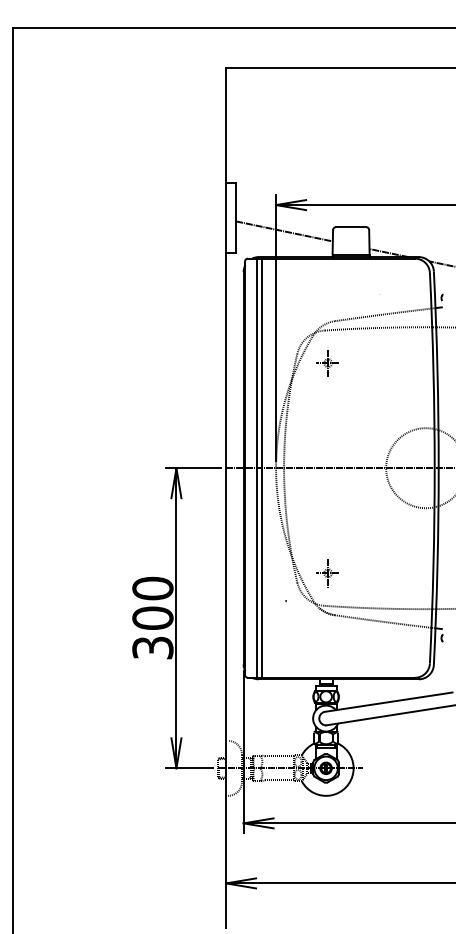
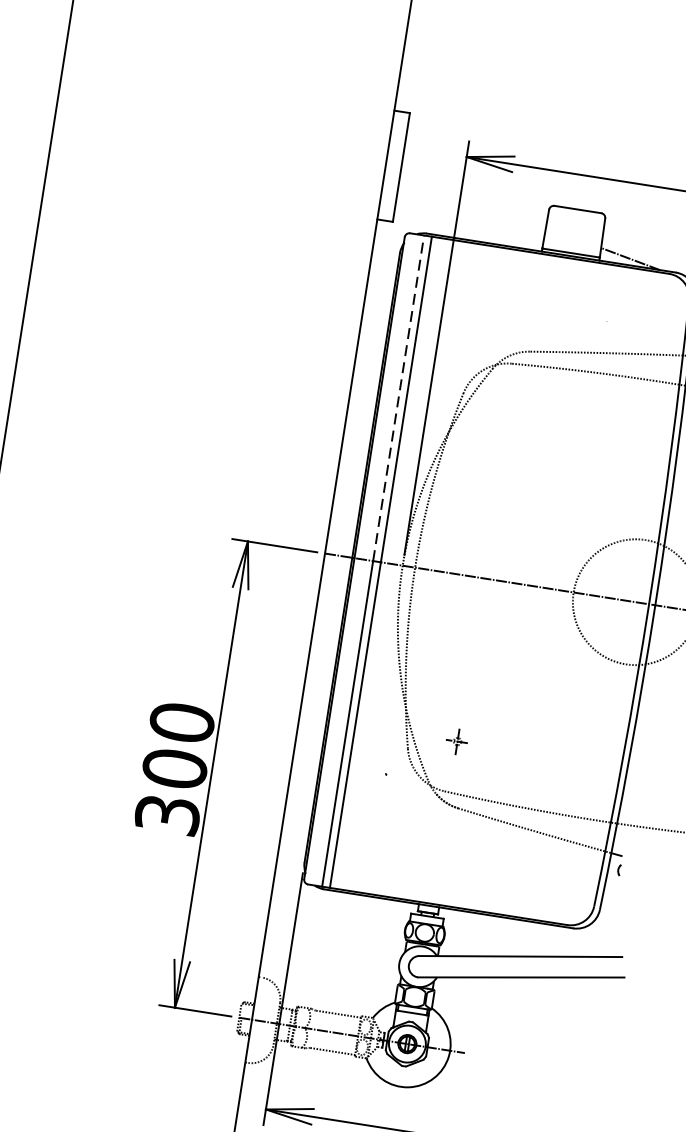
line: (284, 231) -> (473, 200), removed
line: (257, 363) -> (399, 398), solid -> dashed
part: (327, 363) -> (508, 415), removed
part: (327, 573) -> (456, 741), size x0.6

